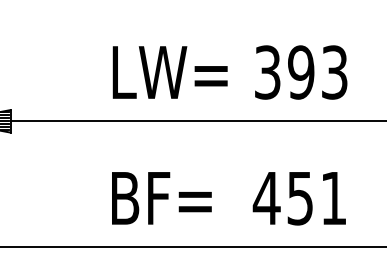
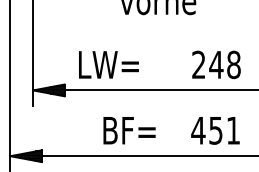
text: (169, 71) -> (108, 64), moved
text: (301, 71) -> (216, 64), 393 -> 248
text: (161, 198) -> (129, 130), moved

